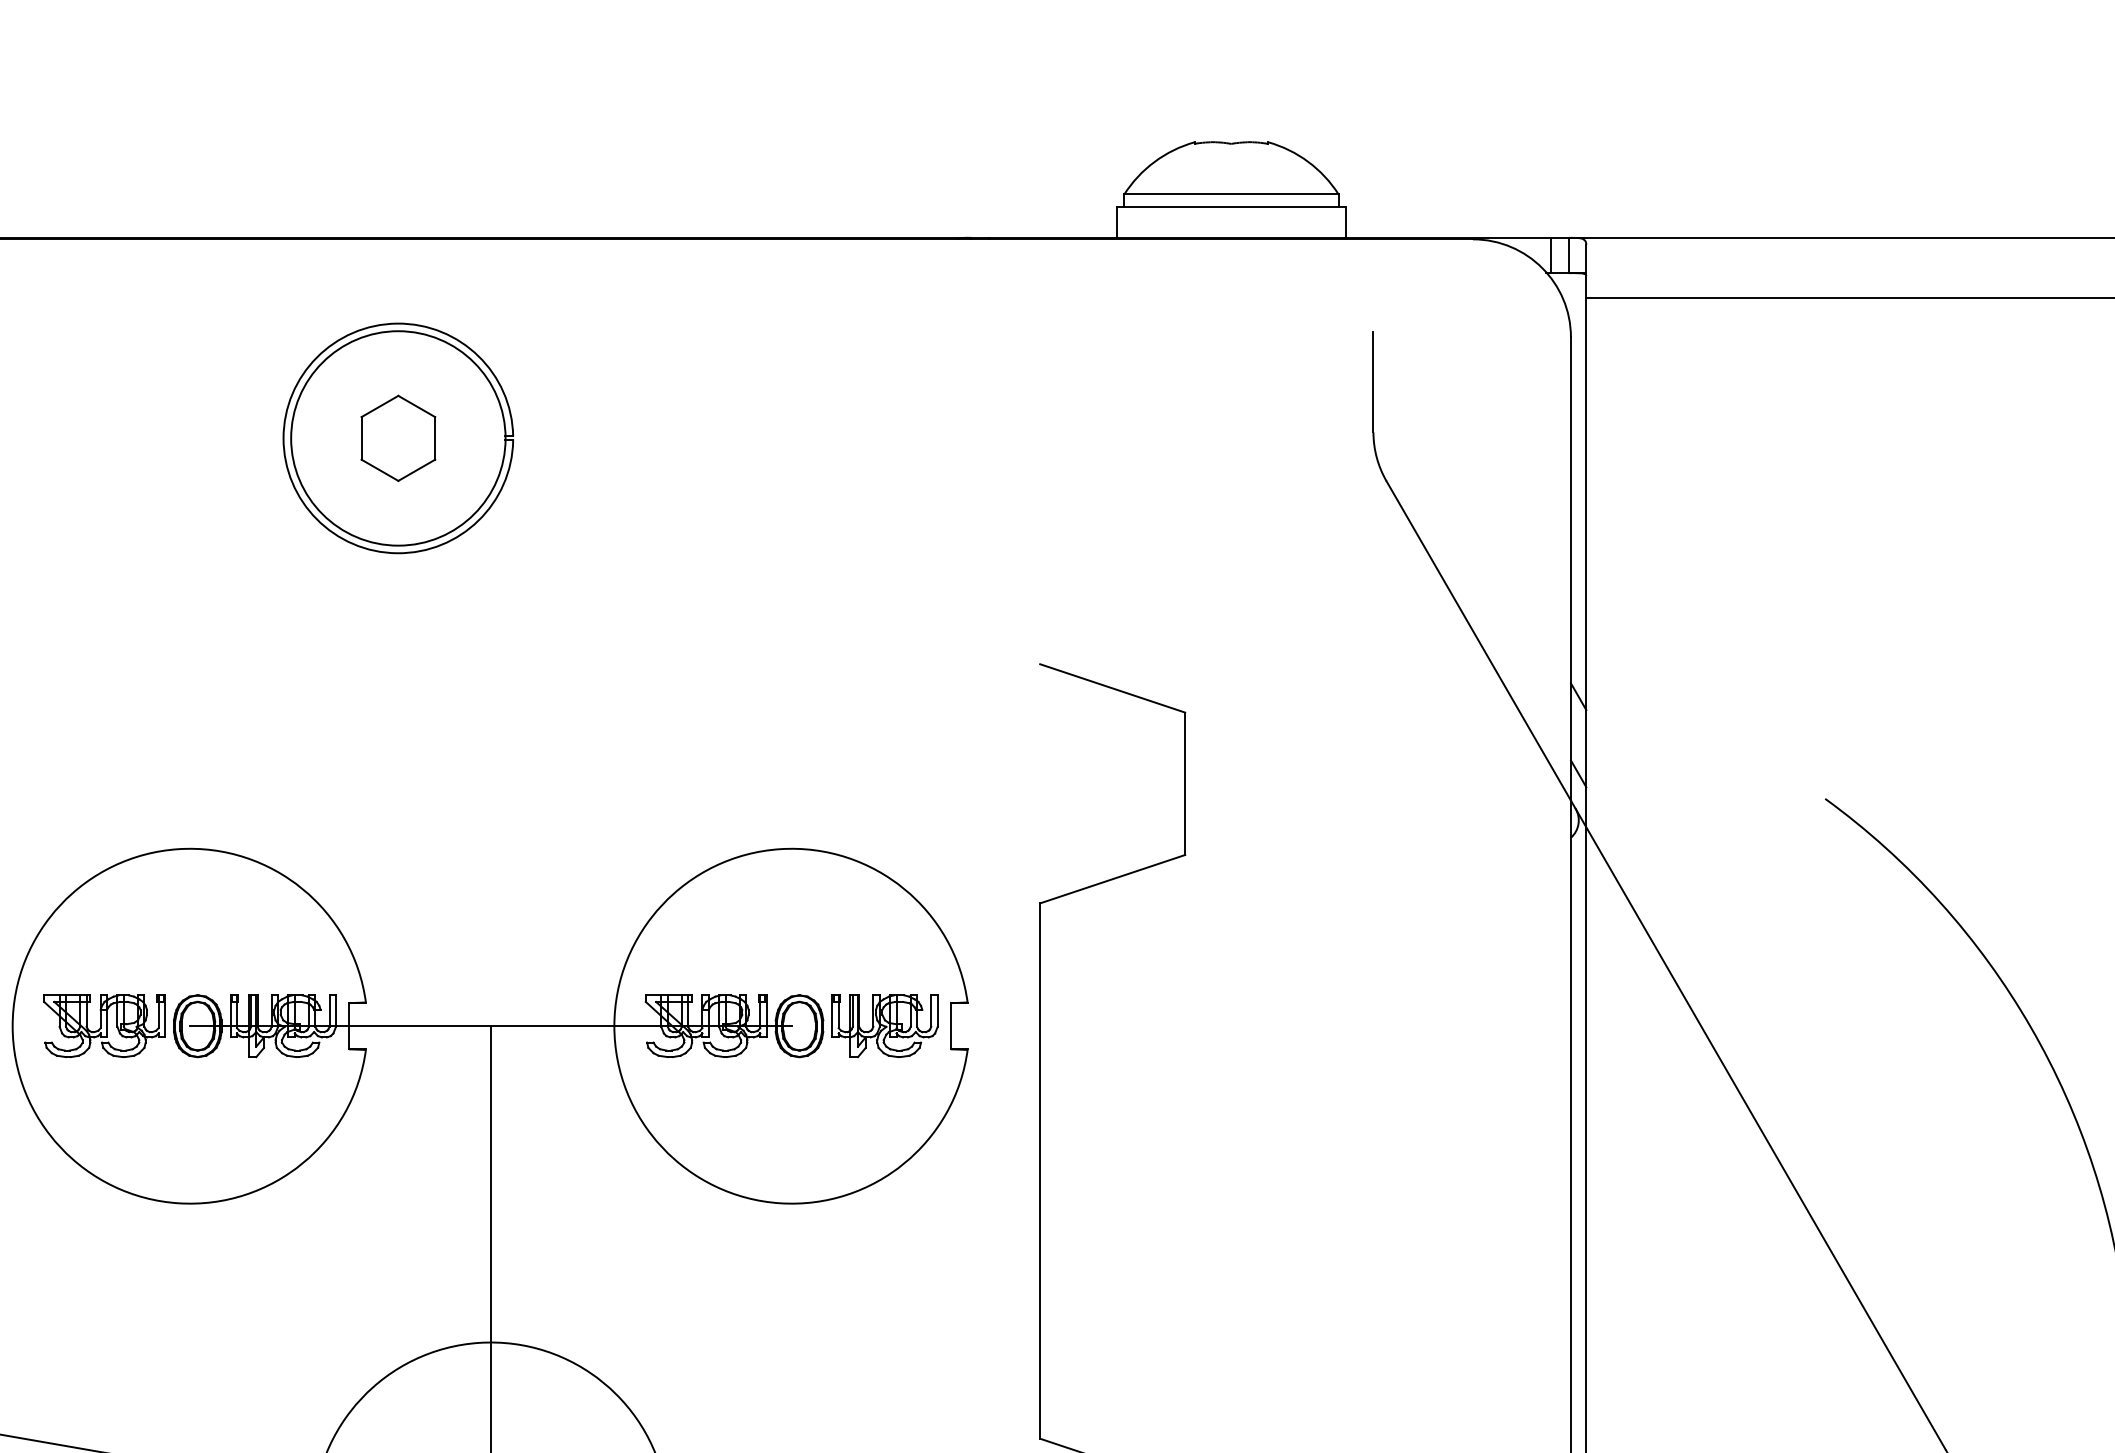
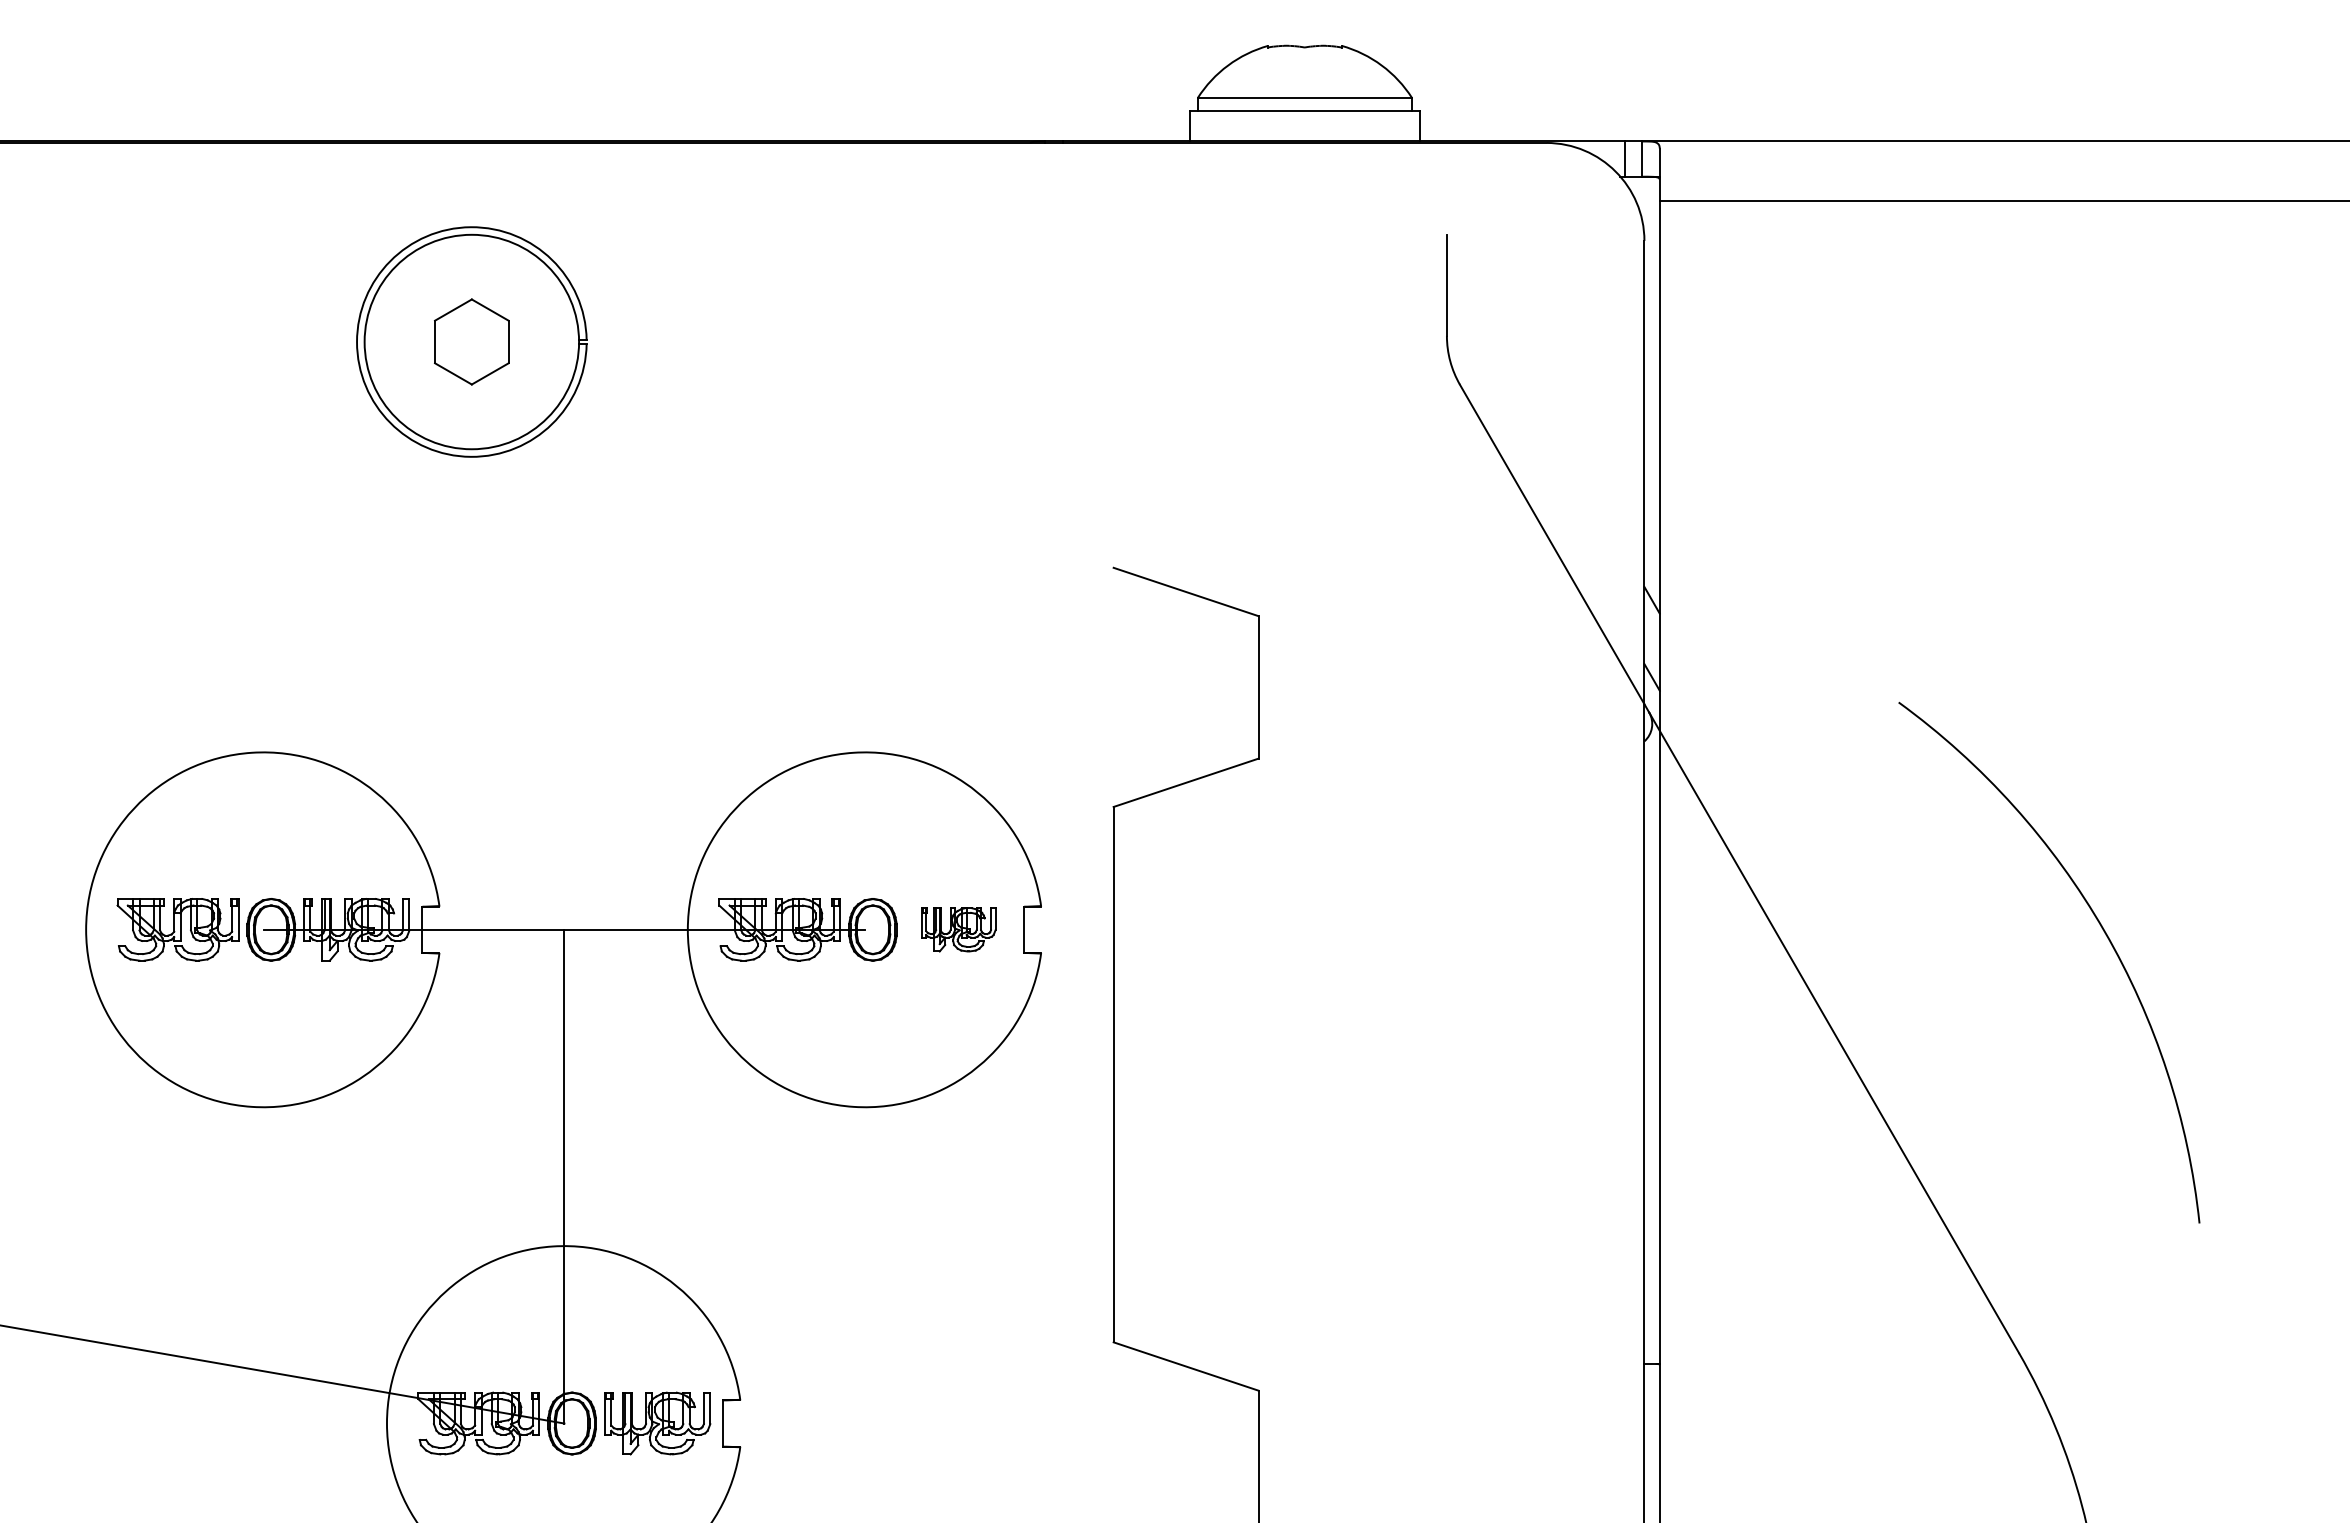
part: (885, 1025) -> (958, 929), size x0.7

